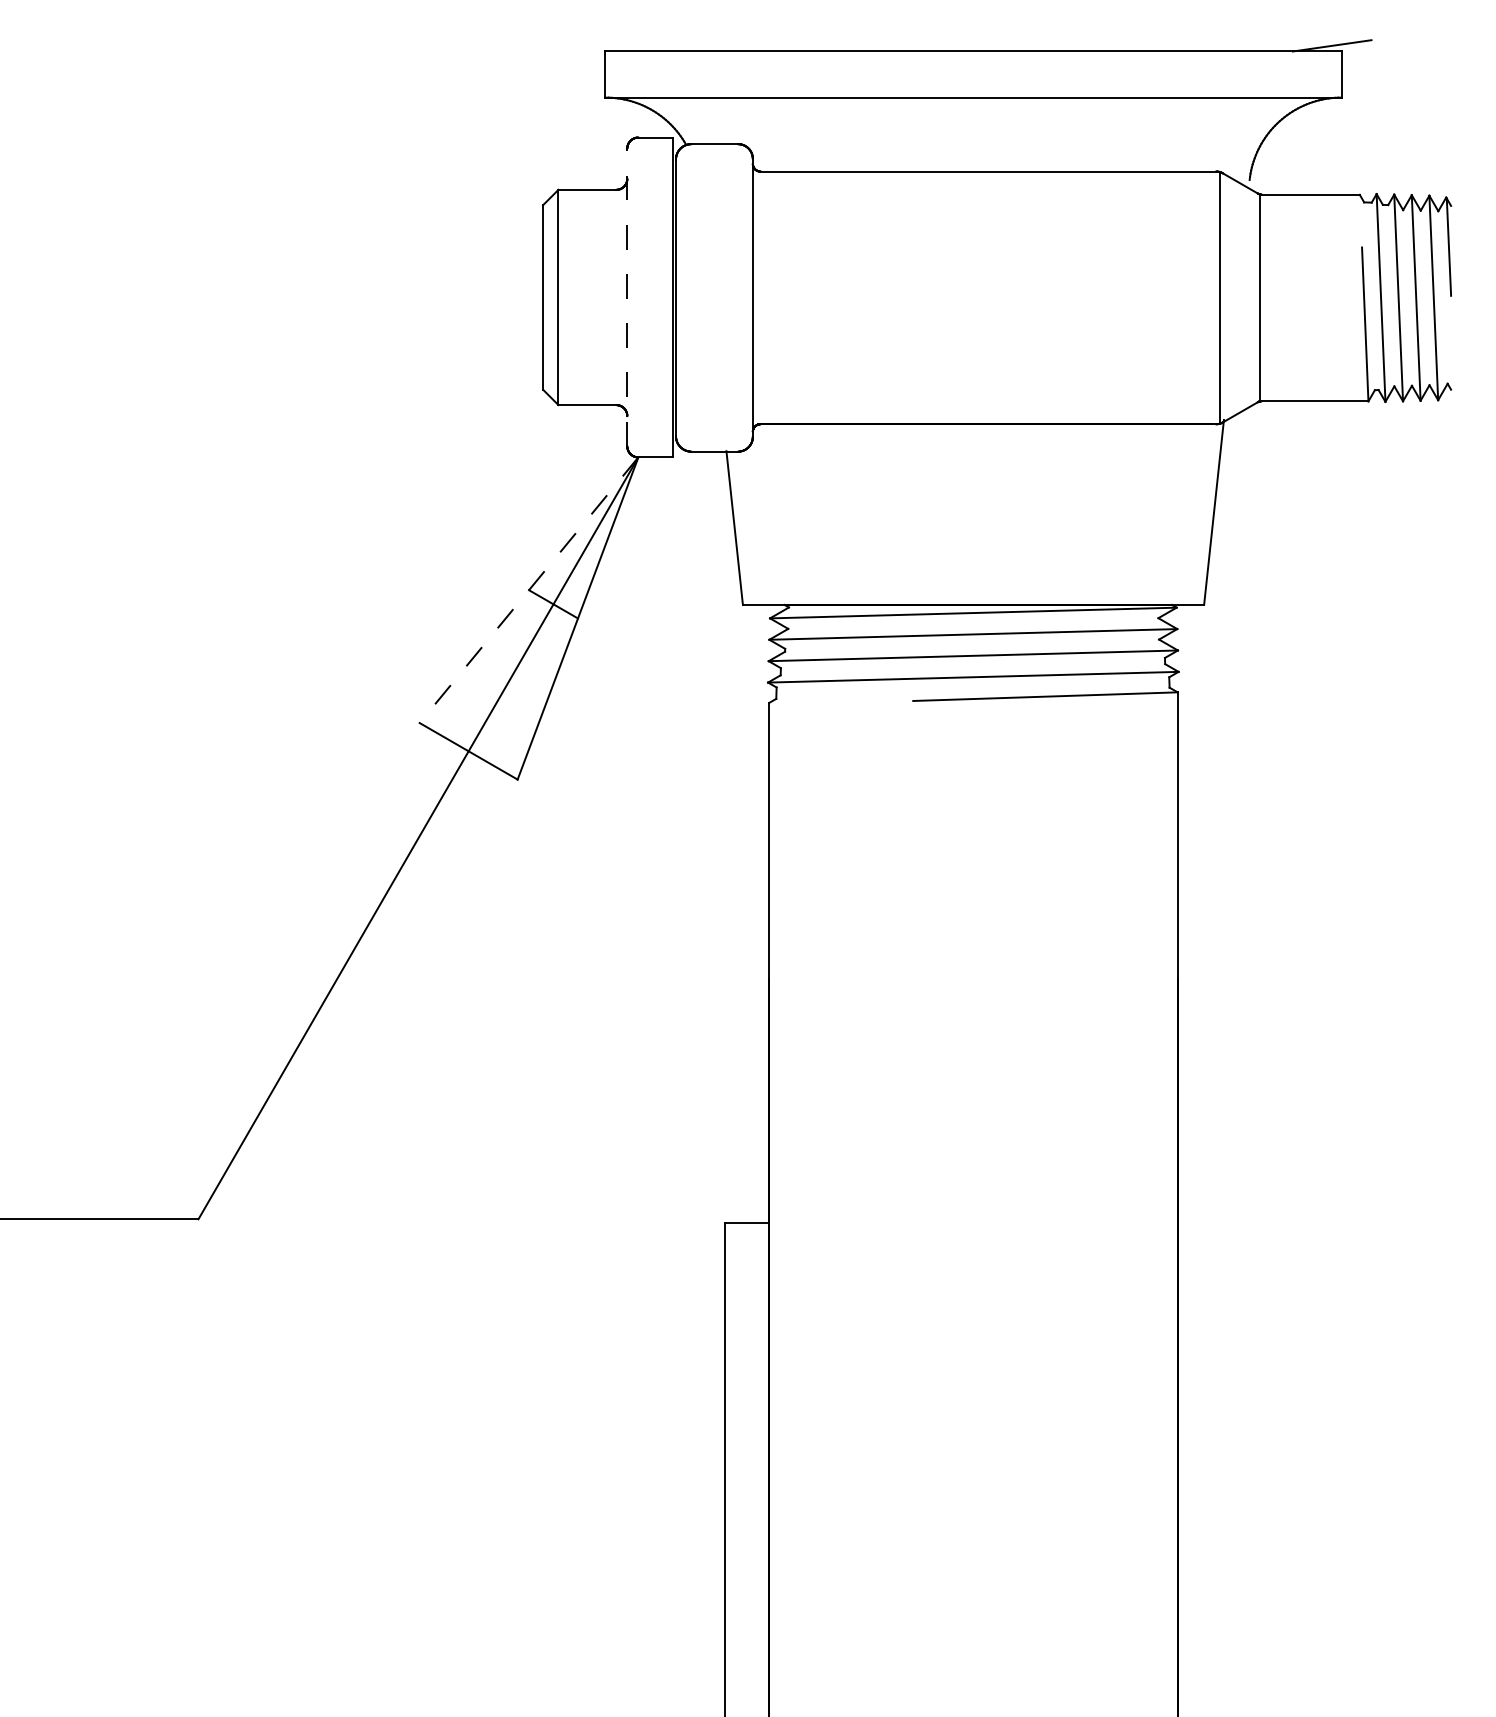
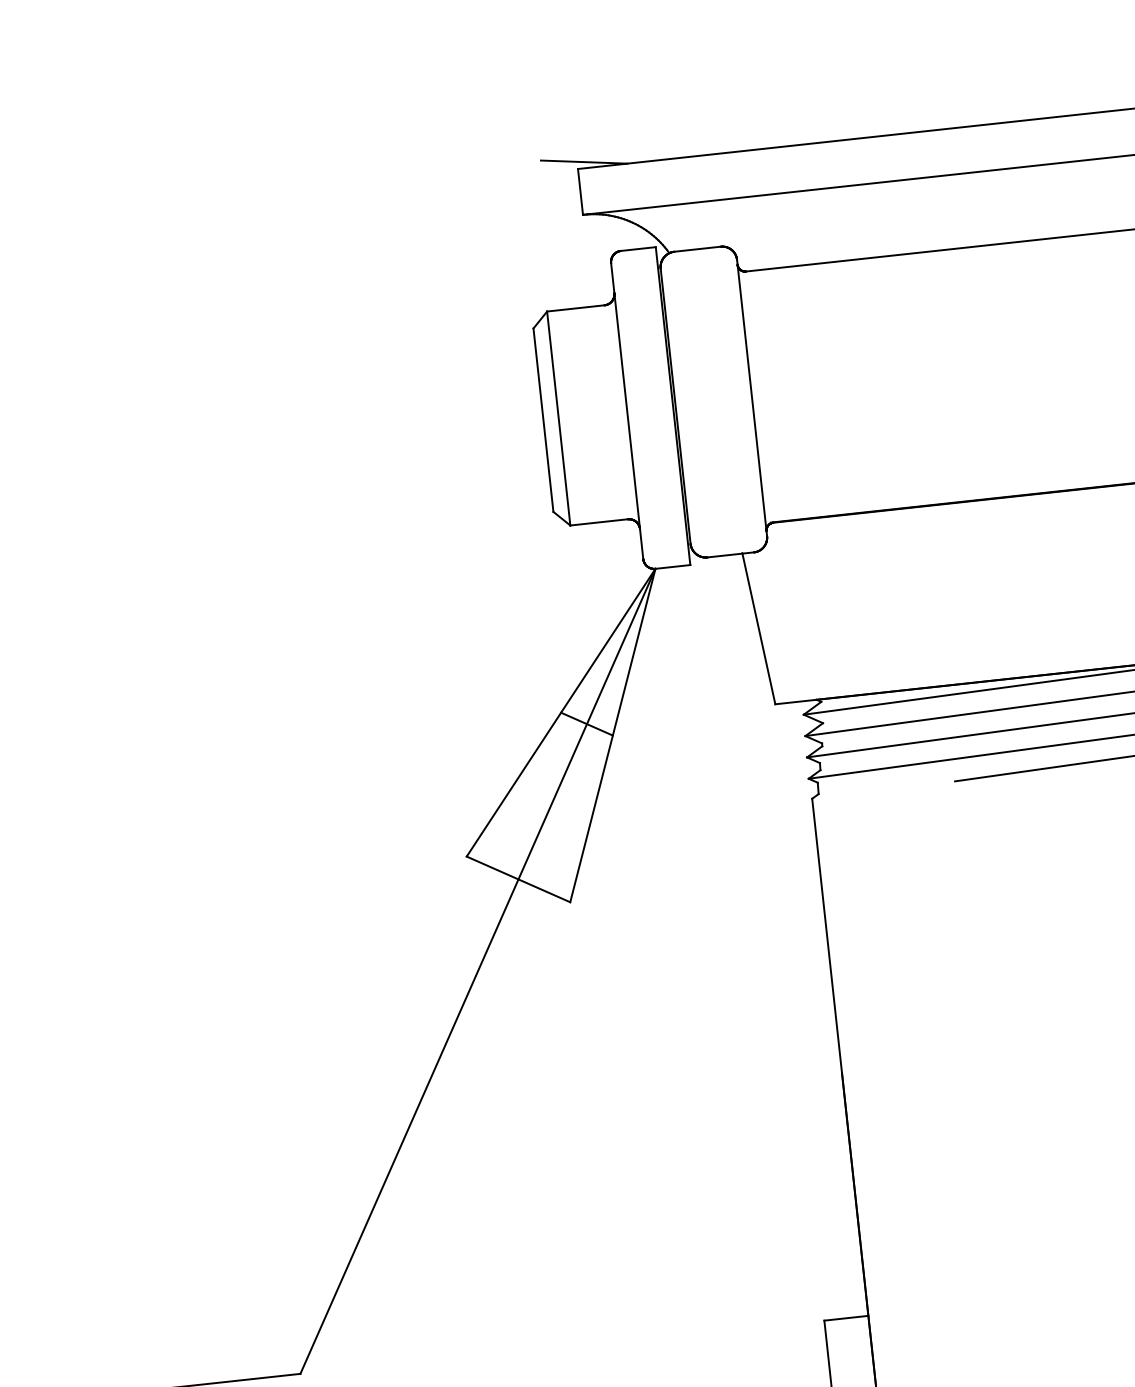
line: (611, 45) -> (584, 162), added
line: (627, 297) -> (627, 411), dashed -> solid
line: (528, 590) -> (560, 713), dashed -> solid

